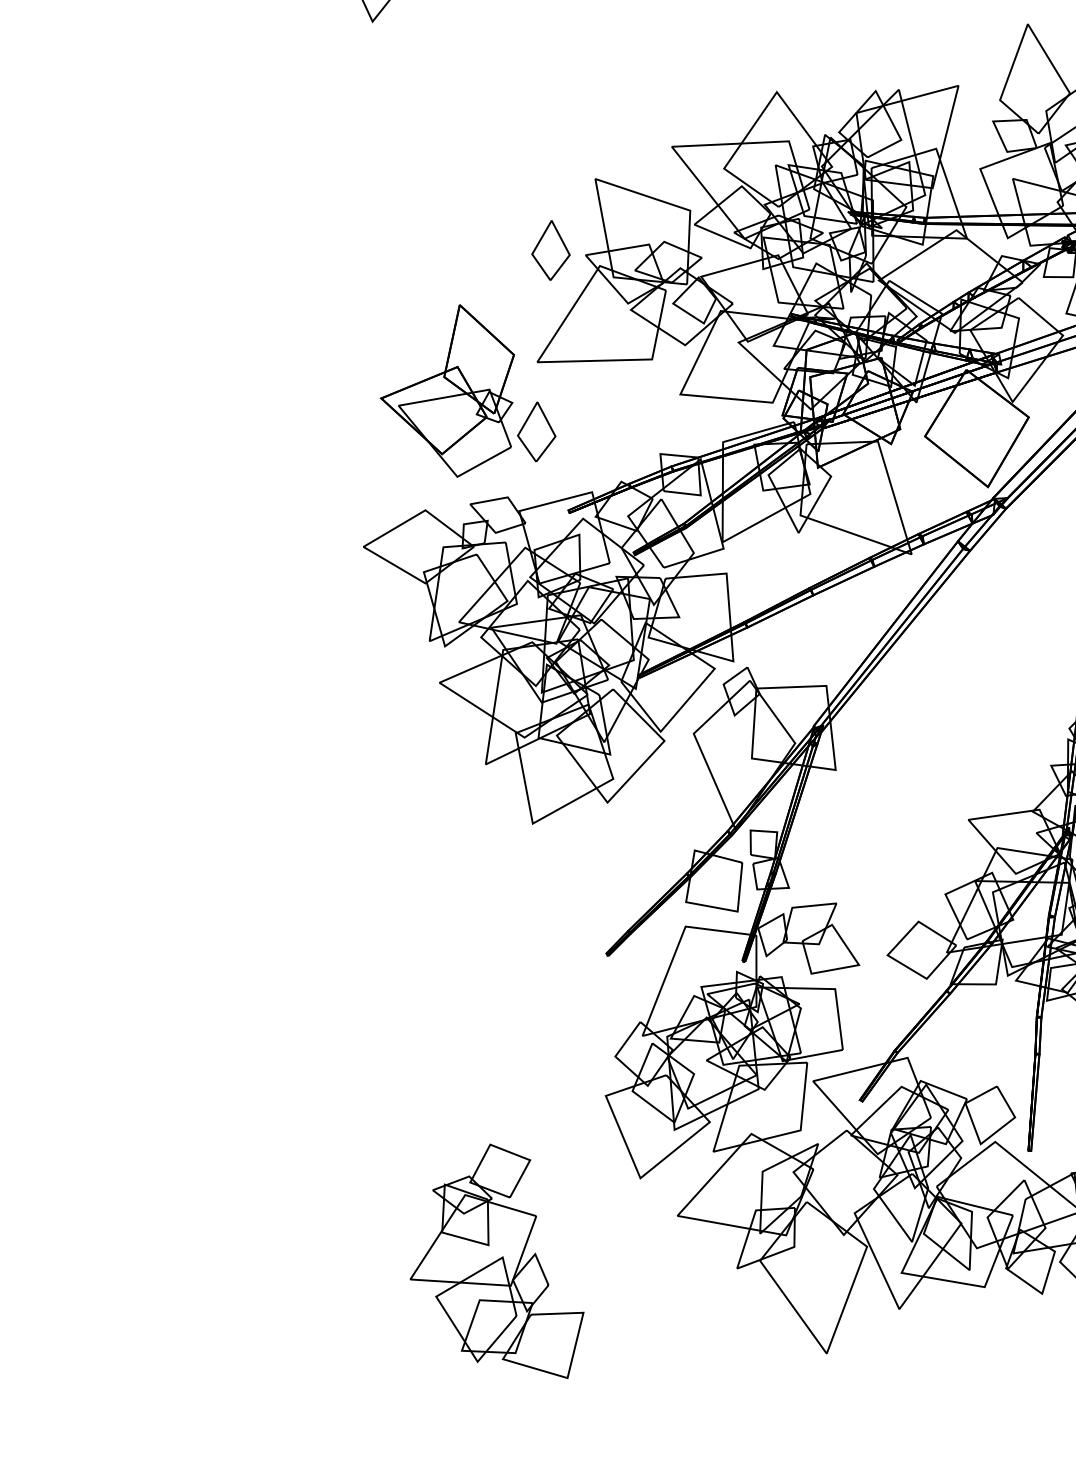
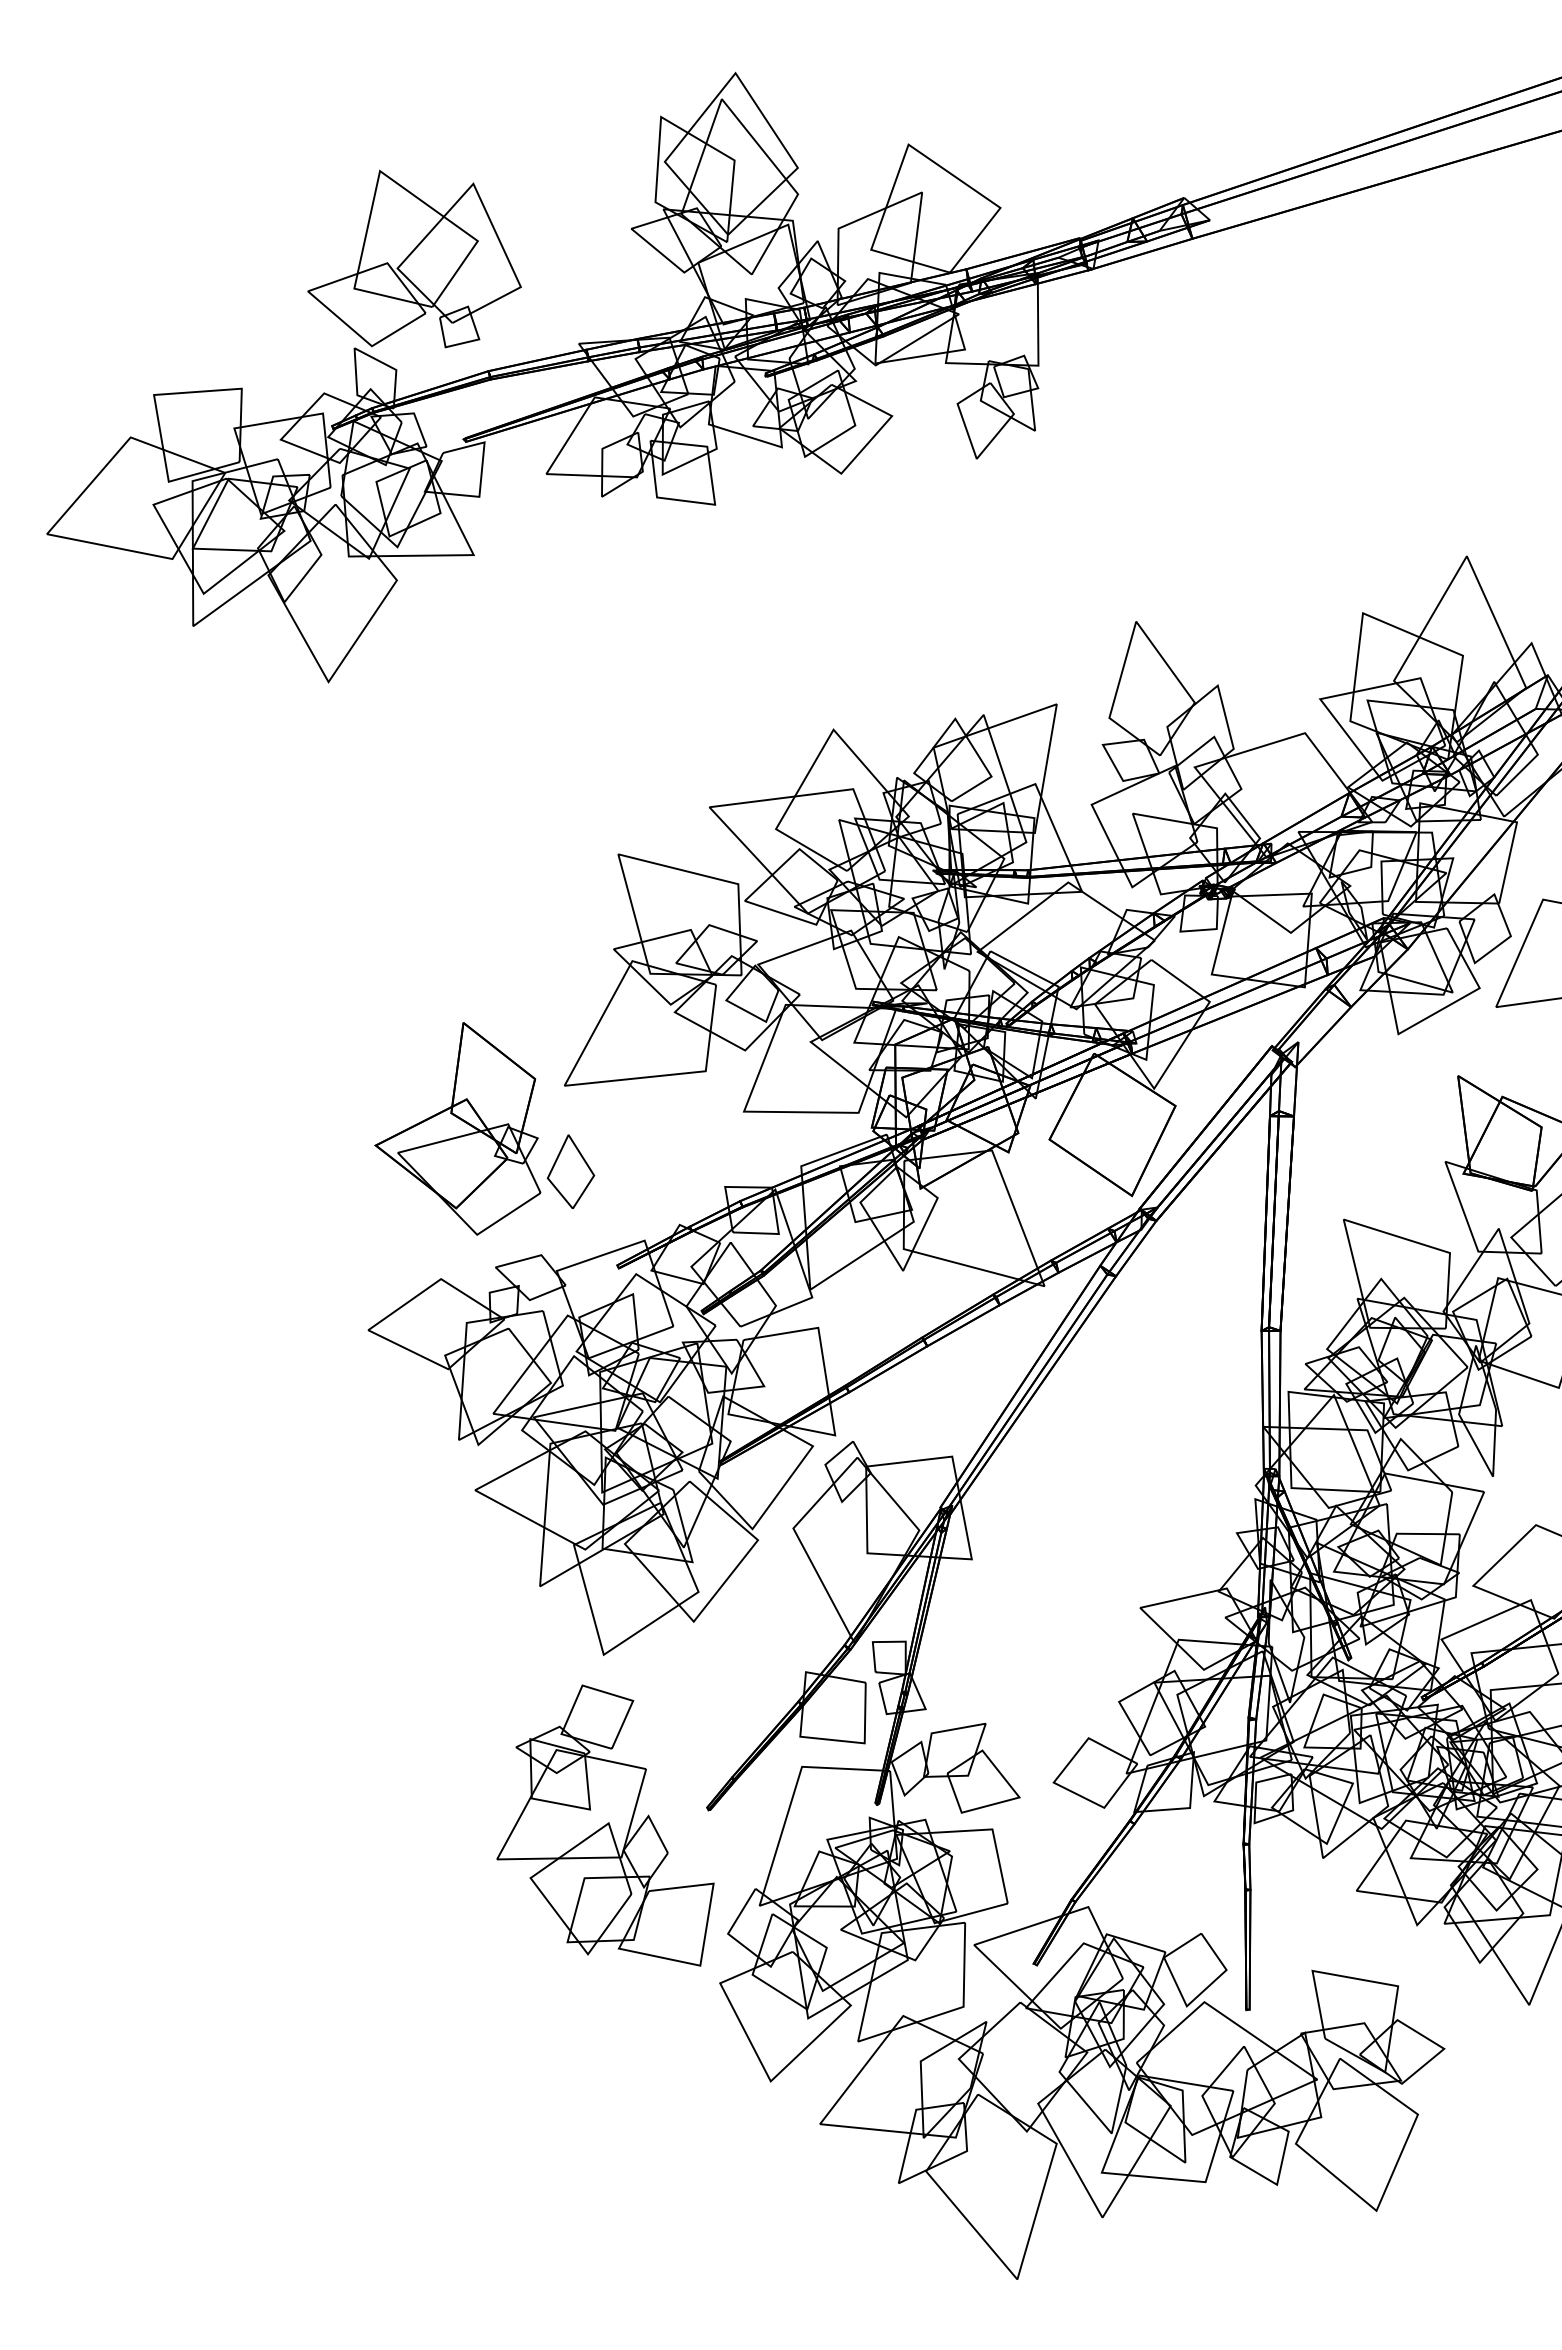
part: (550, 250) -> (570, 946), removed
part: (499, 1259) -> (605, 1825), moved

